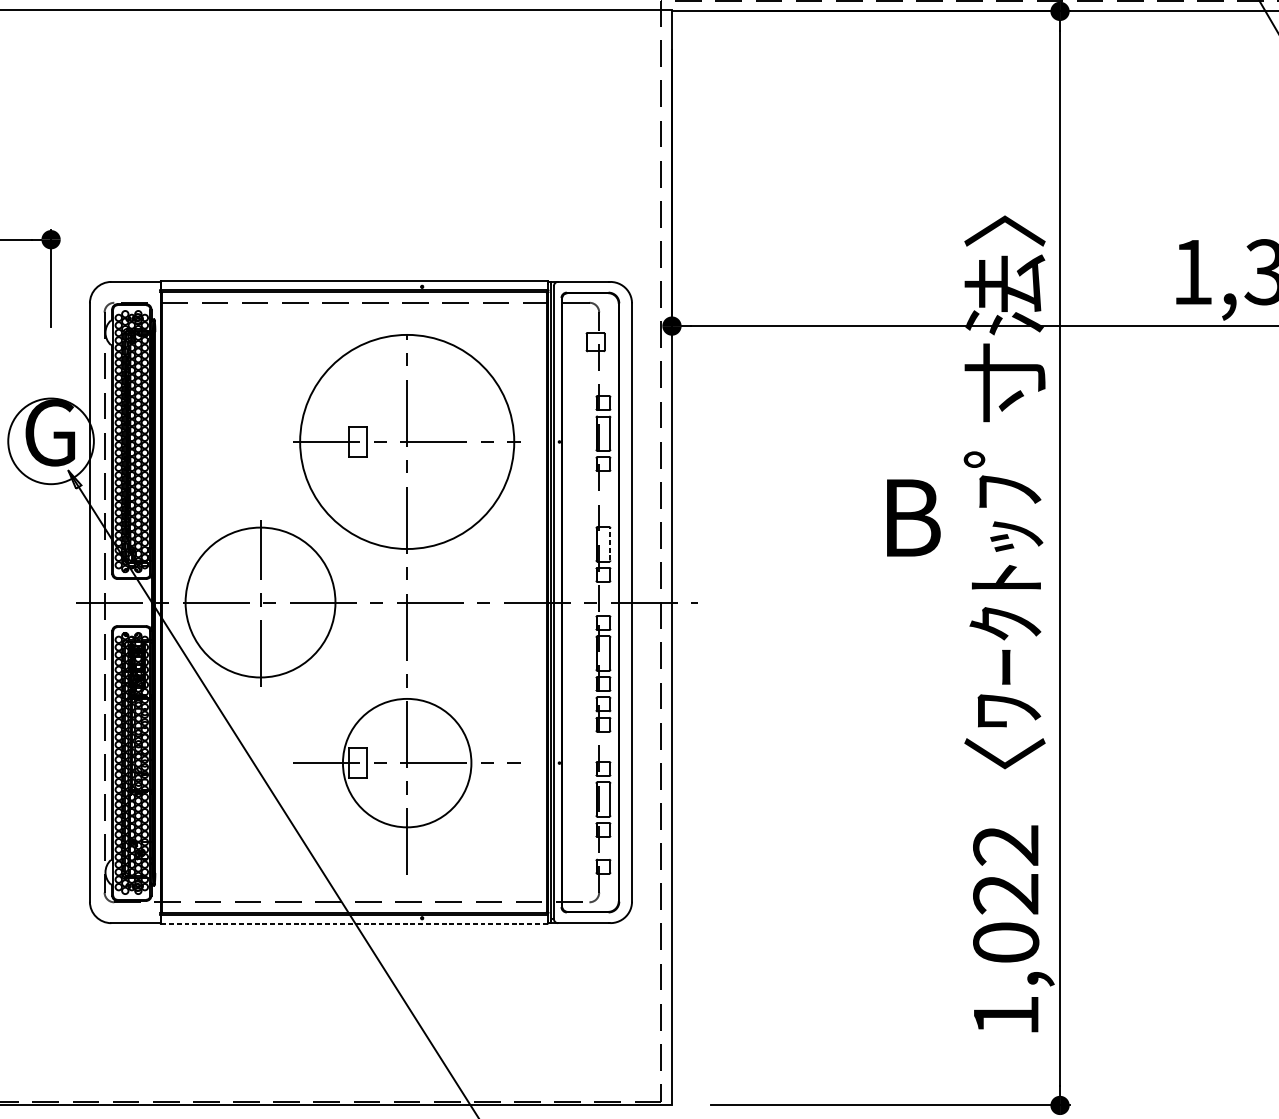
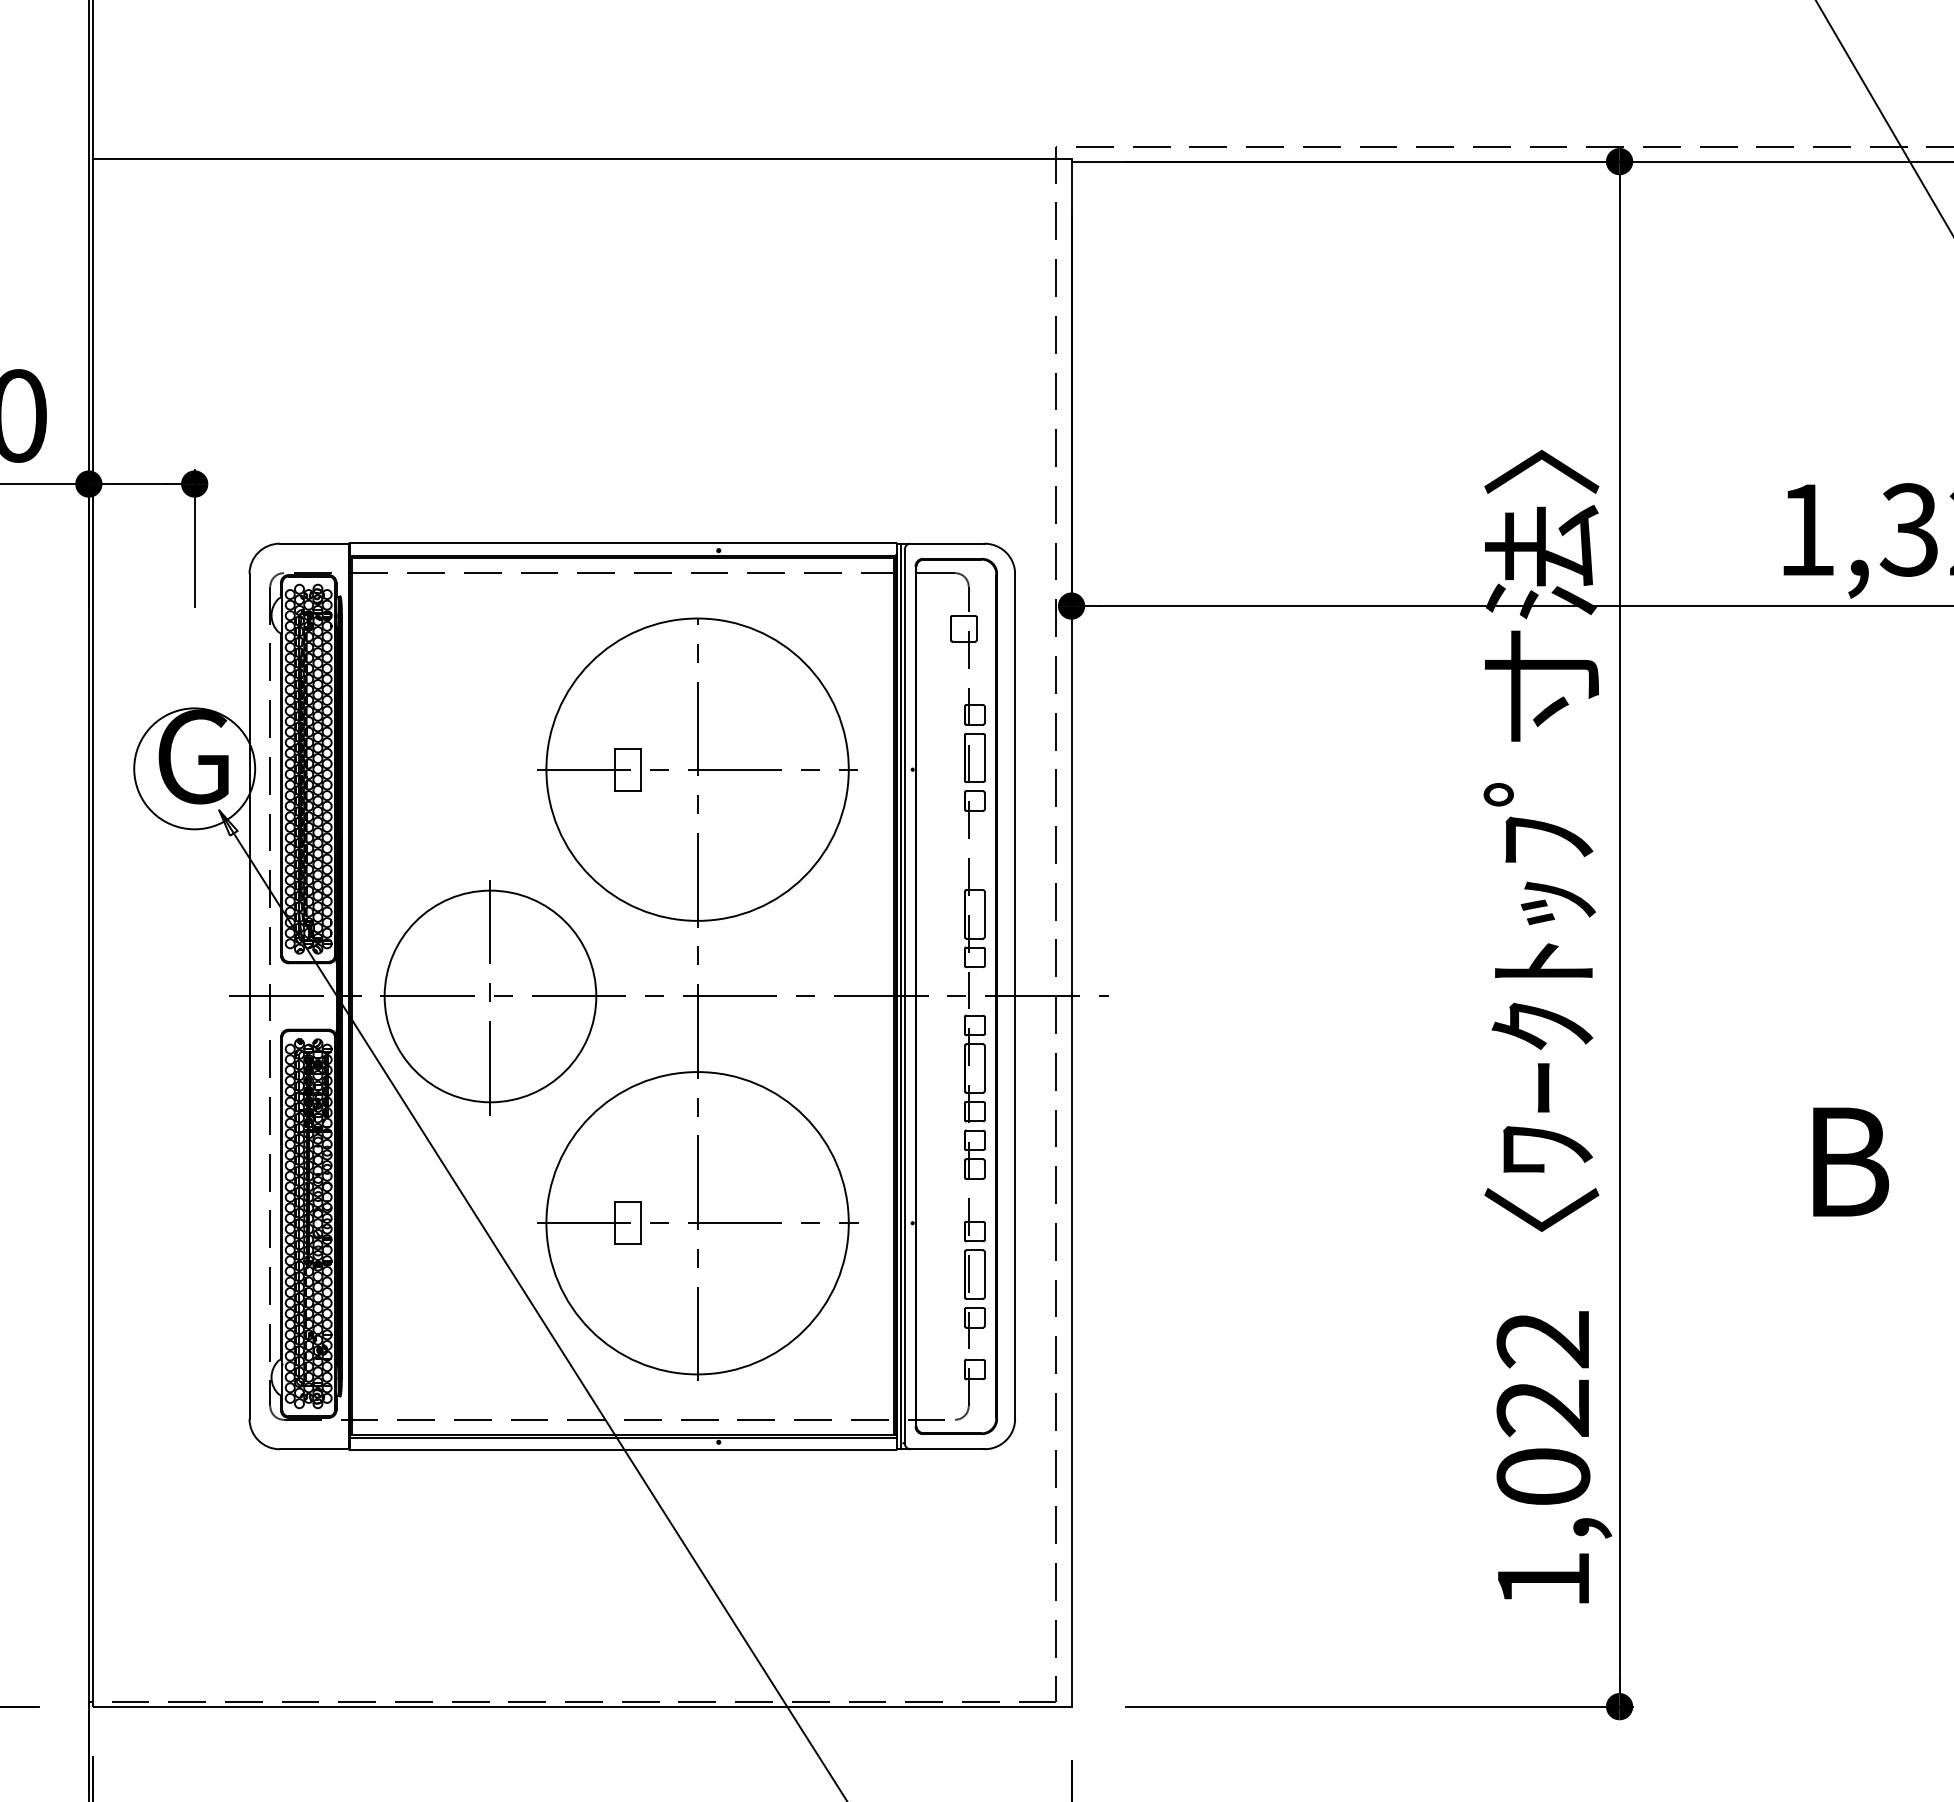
text: (914, 517) -> (1851, 1161), moved
line: (610, 544) -> (984, 914), dashed -> solid
circle: (407, 763) -> (697, 1223), size x1.67
line: (354, 923) -> (622, 1449), dashed -> solid

